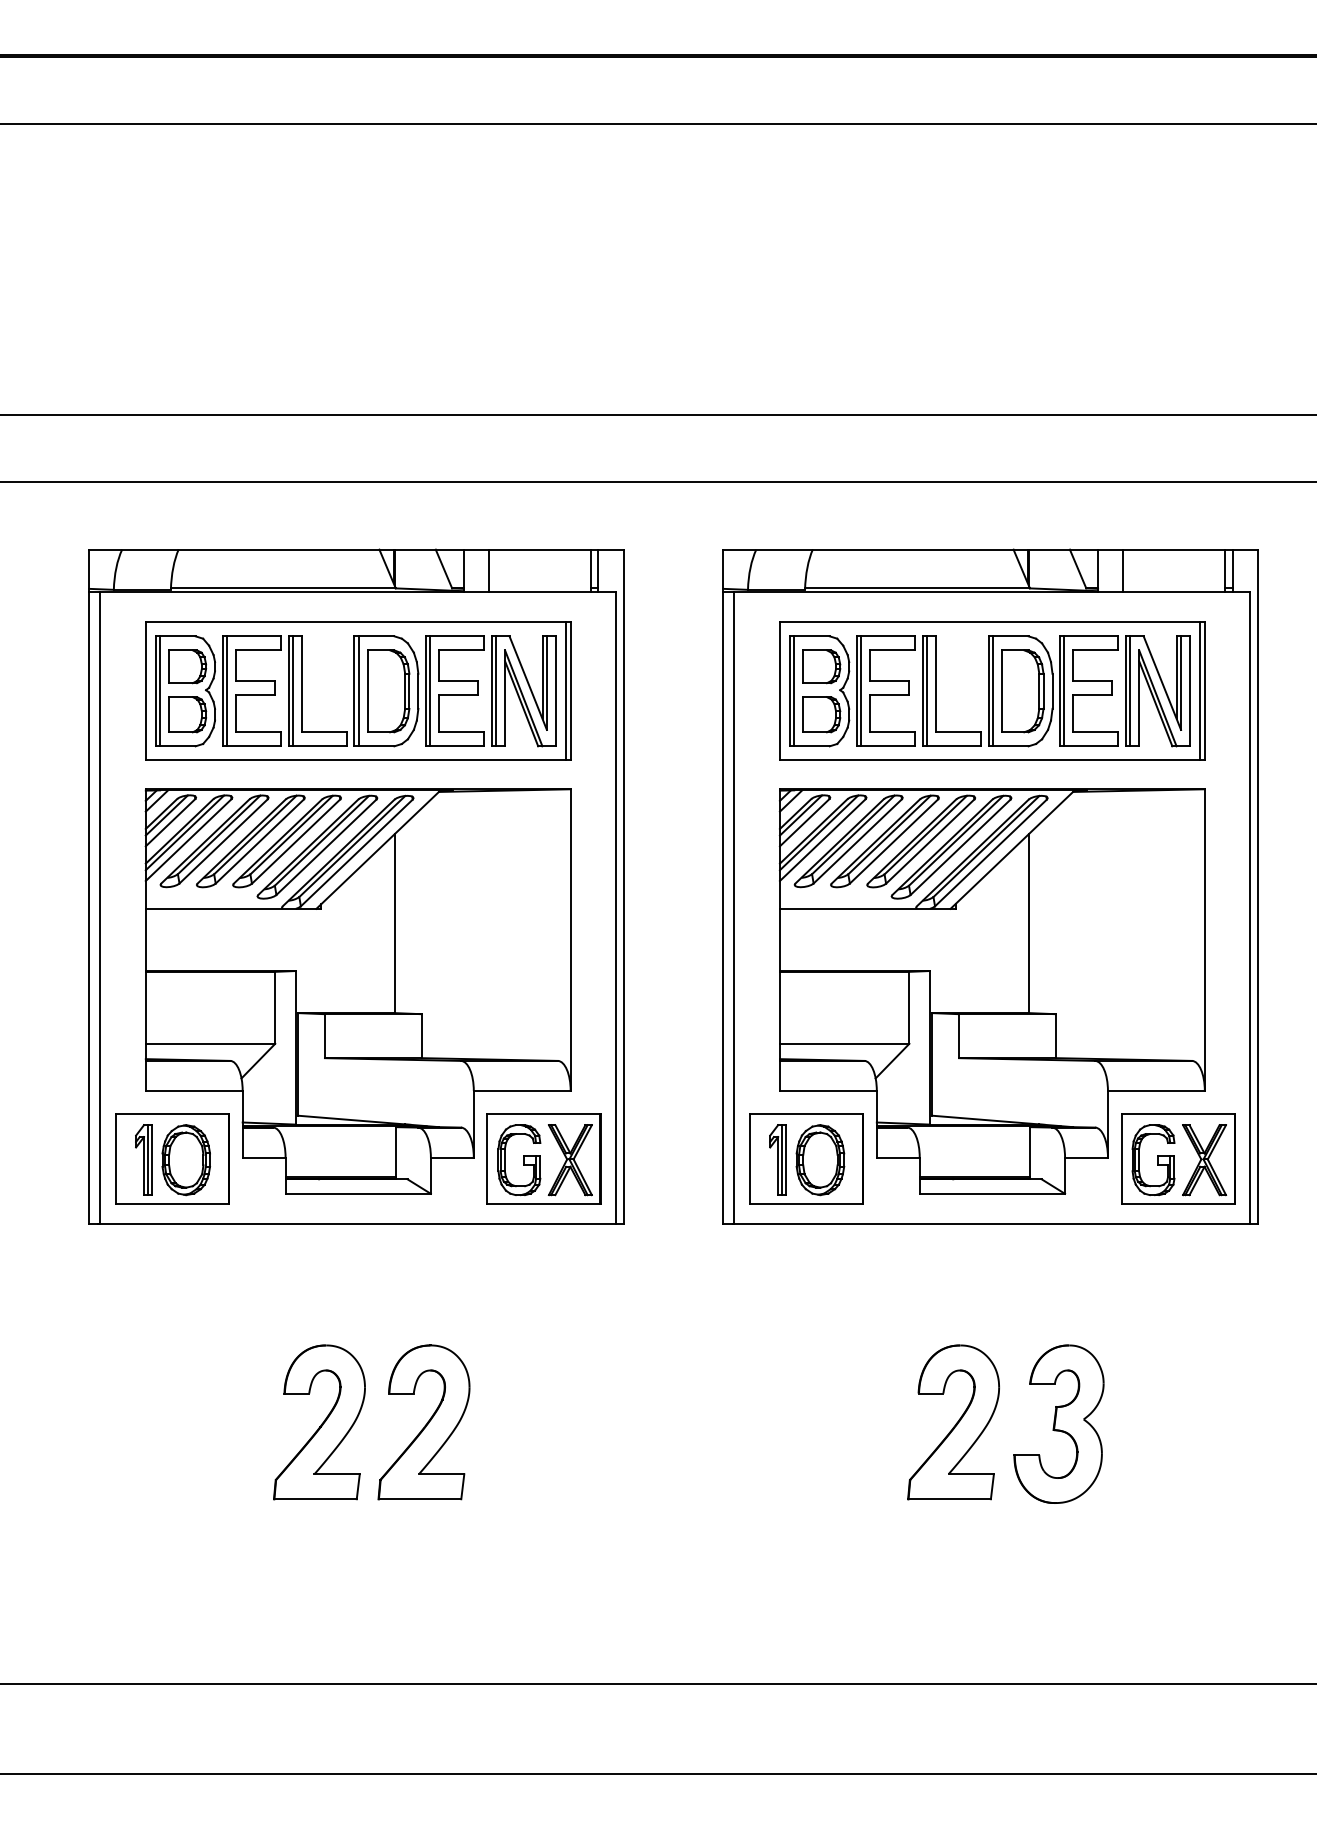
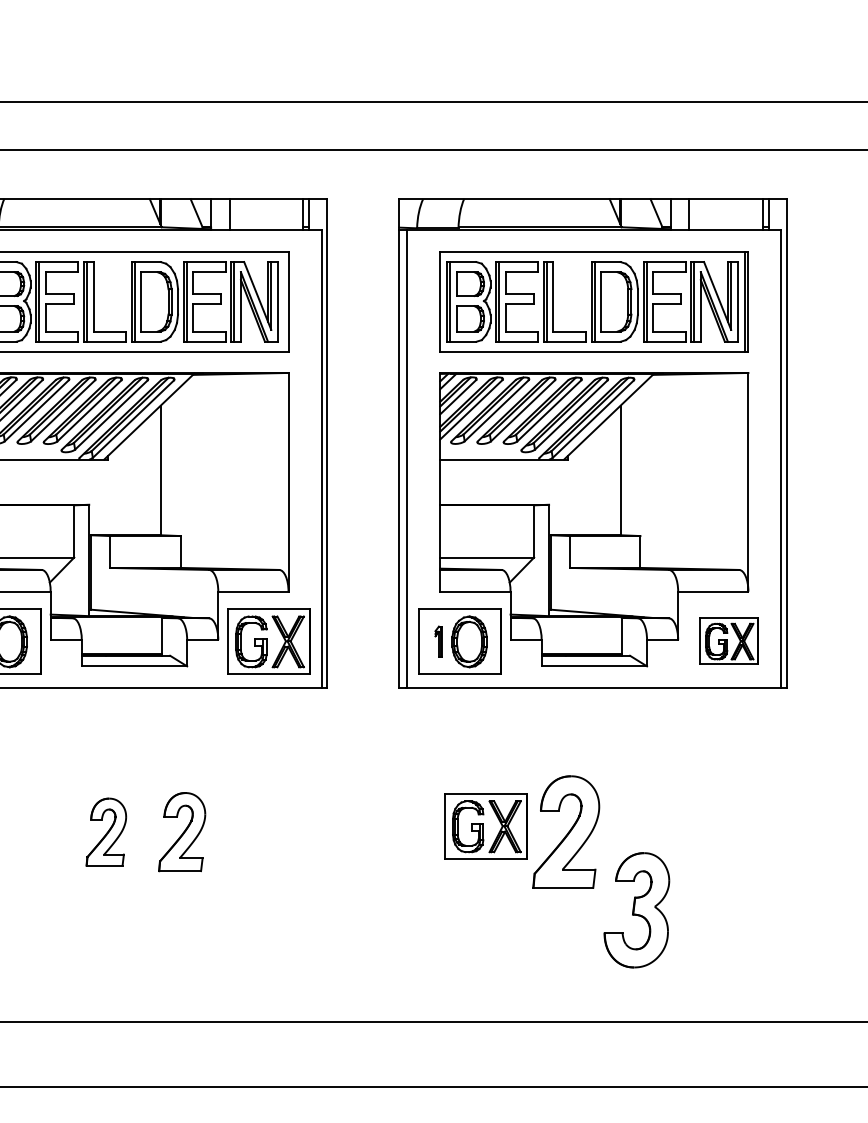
line: (566, 691) -> (285, 302), removed
part: (1178, 1158) -> (729, 640), size x0.7
part: (777, 1159) -> (438, 641), size x0.6
part: (842, 1413) -> (485, 825), added
part: (319, 1422) -> (106, 832), size x0.6
part: (423, 1422) -> (181, 832), size x0.7
part: (1058, 1423) -> (636, 909), moved

